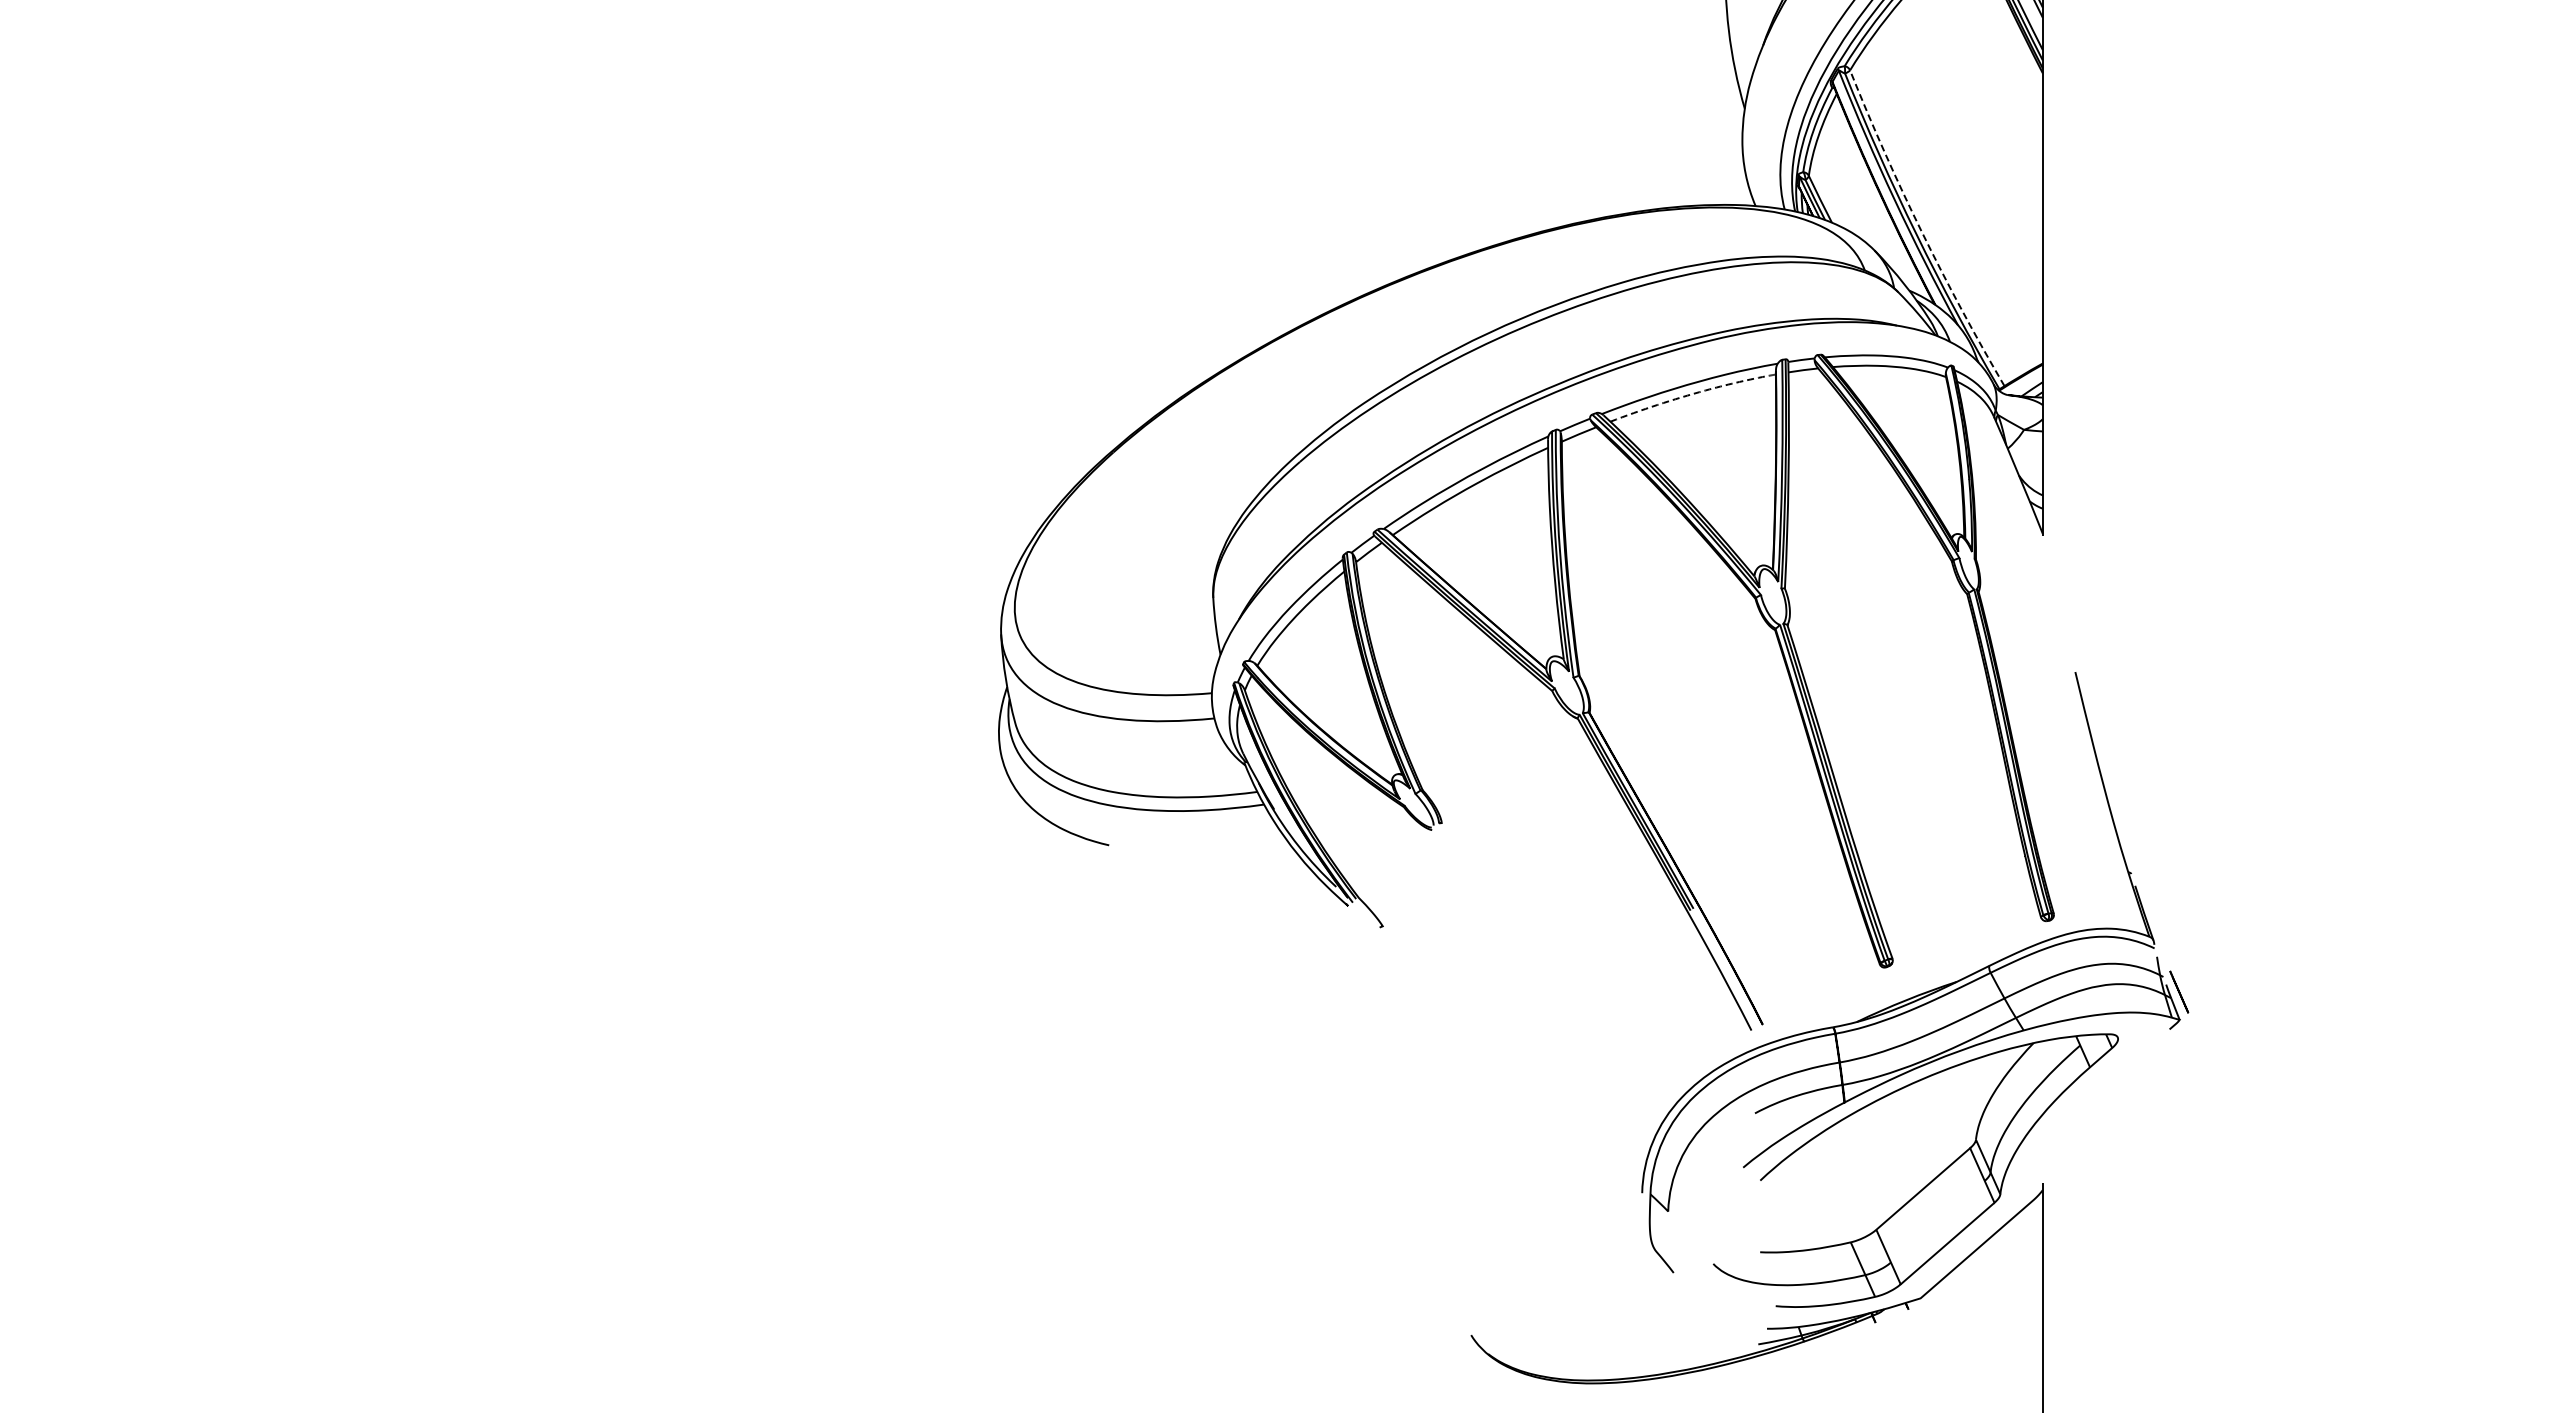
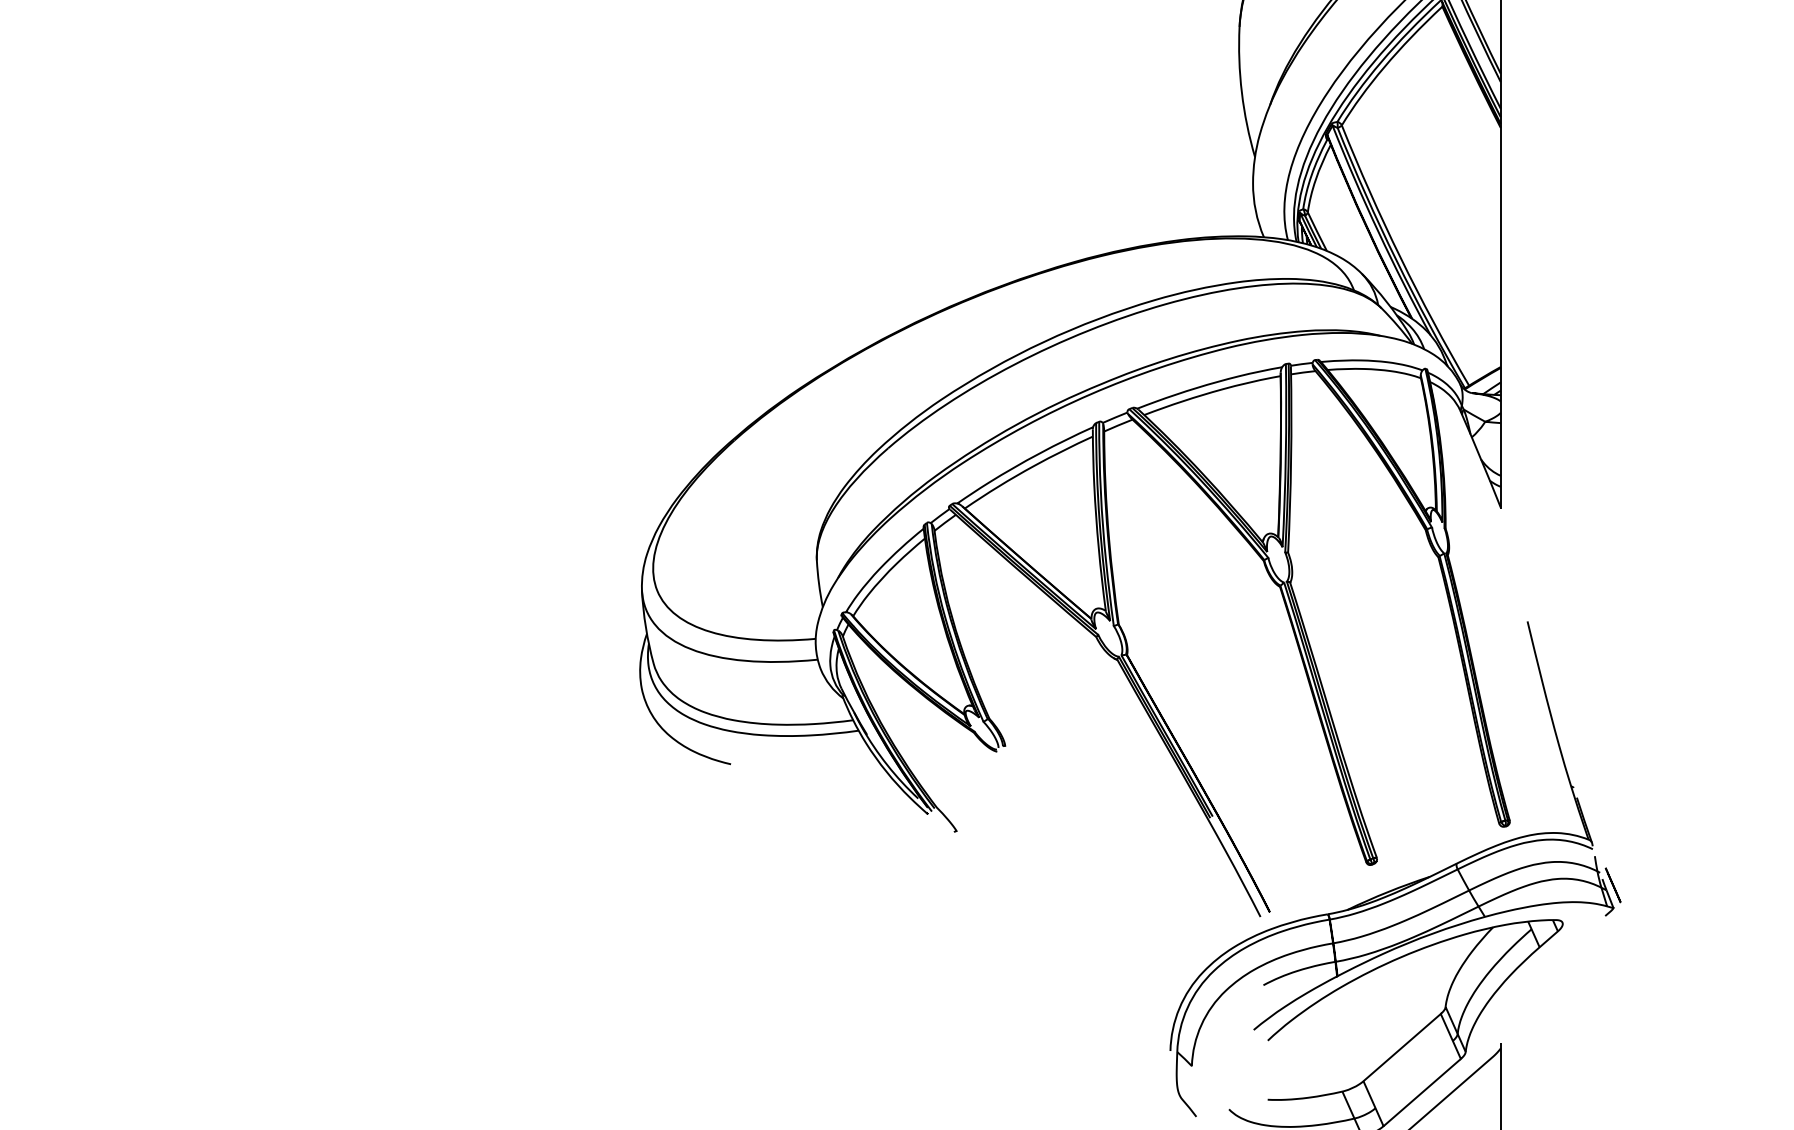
line: (1921, 231) -> (1400, 258), dashed -> solid
line: (1695, 393) -> (1214, 391), dashed -> solid

